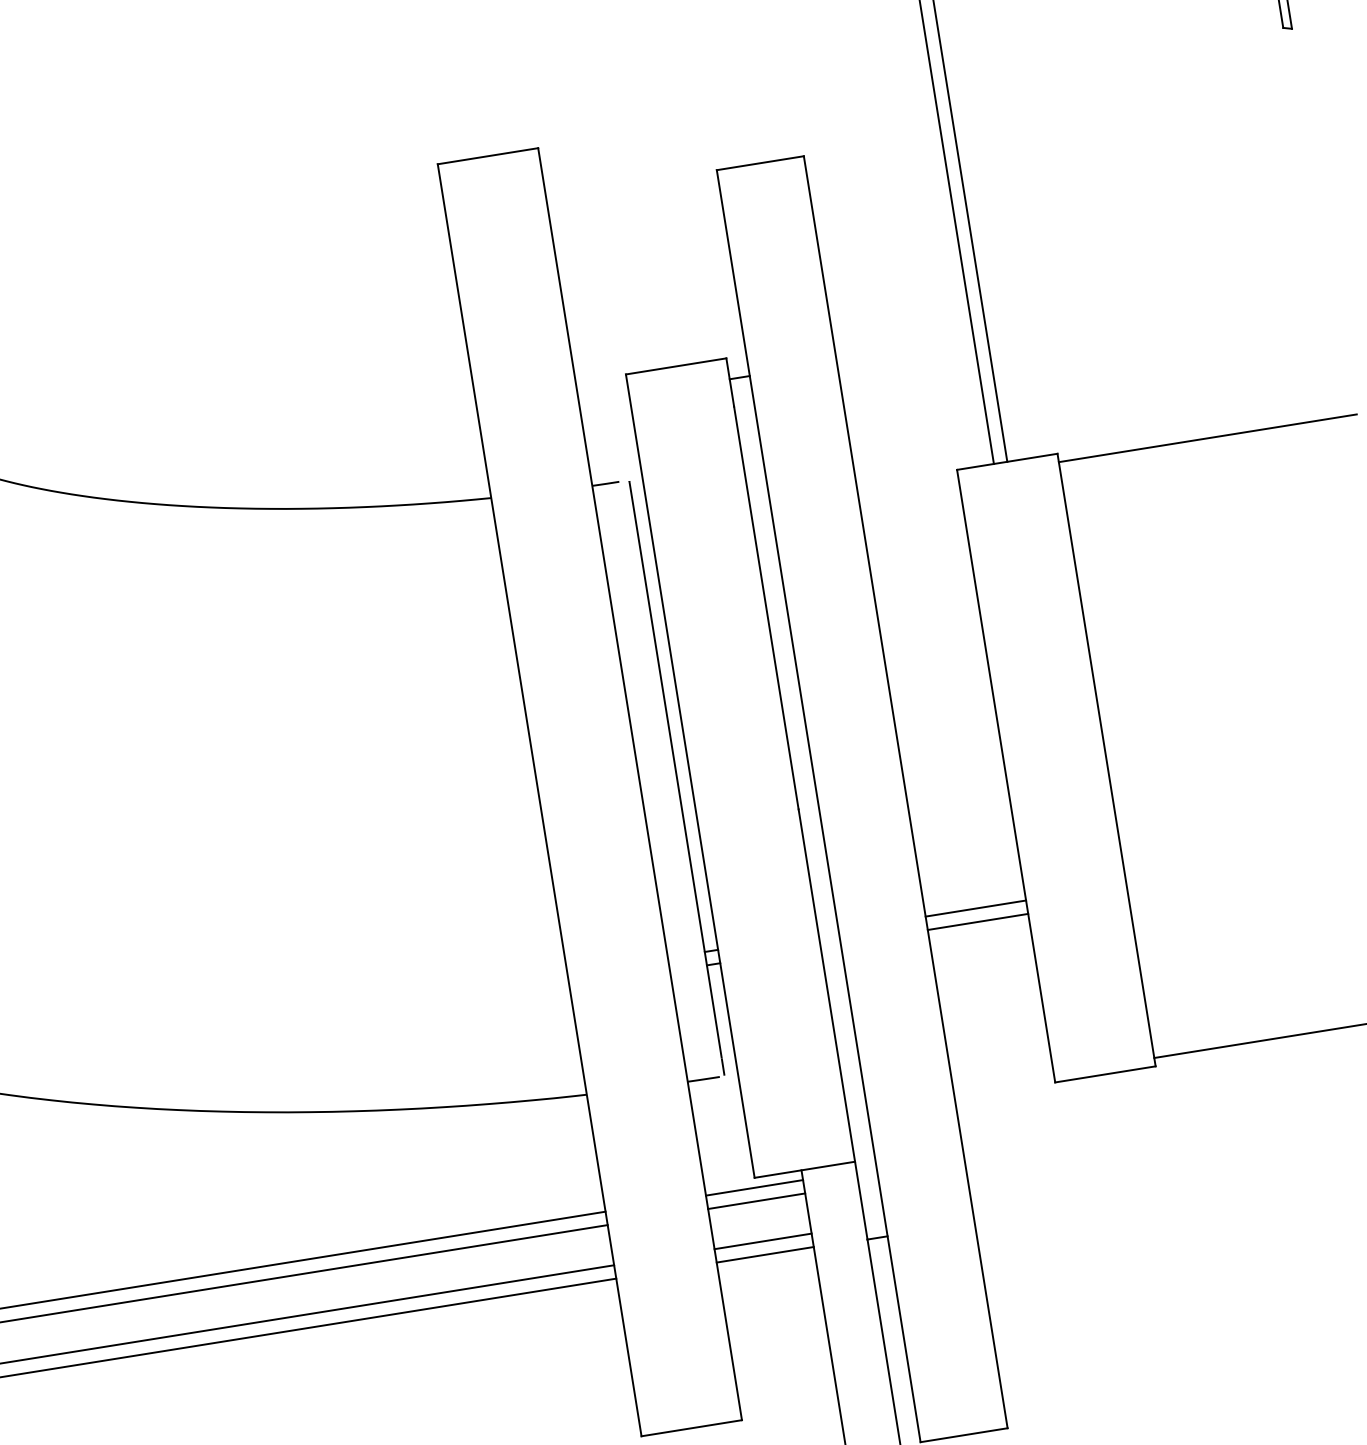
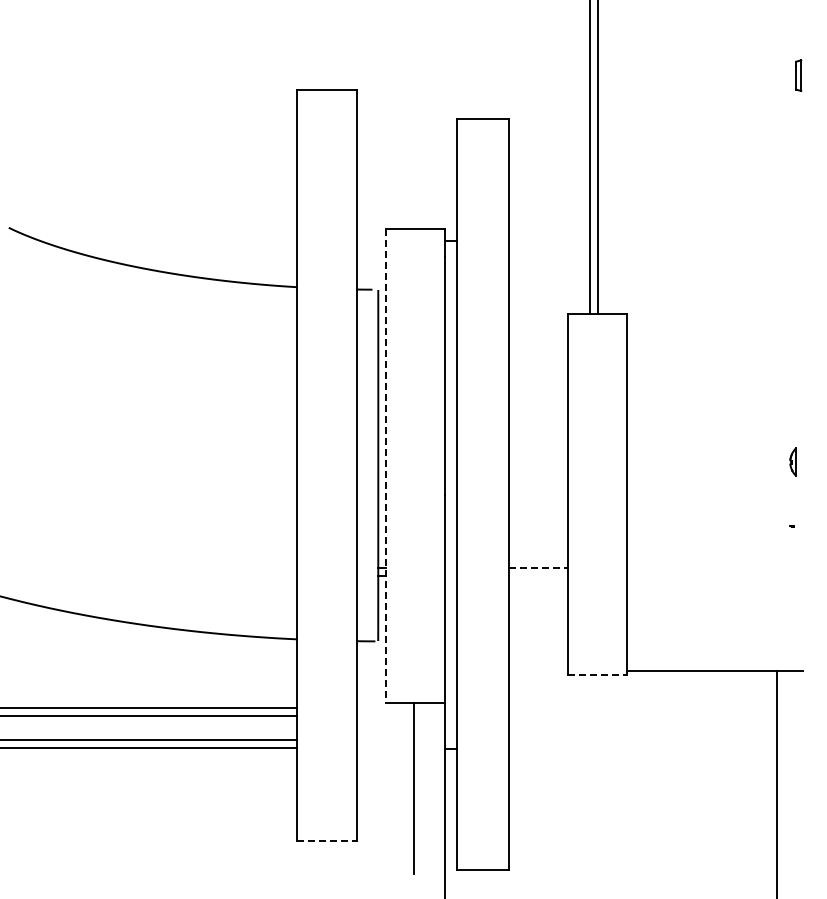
line: (1206, 437) -> (714, 318), removed
line: (691, 777) -> (386, 466), solid -> dashed
line: (976, 909) -> (538, 568), solid -> dashed
line: (976, 921) -> (537, 575), removed
line: (1105, 1074) -> (597, 675), solid -> dashed
line: (753, 1188) -> (384, 708), removed
line: (755, 1201) -> (384, 716), removed
line: (762, 1242) -> (384, 740), removed
line: (764, 1254) -> (384, 747), removed
line: (691, 1427) -> (326, 840), solid -> dashed

